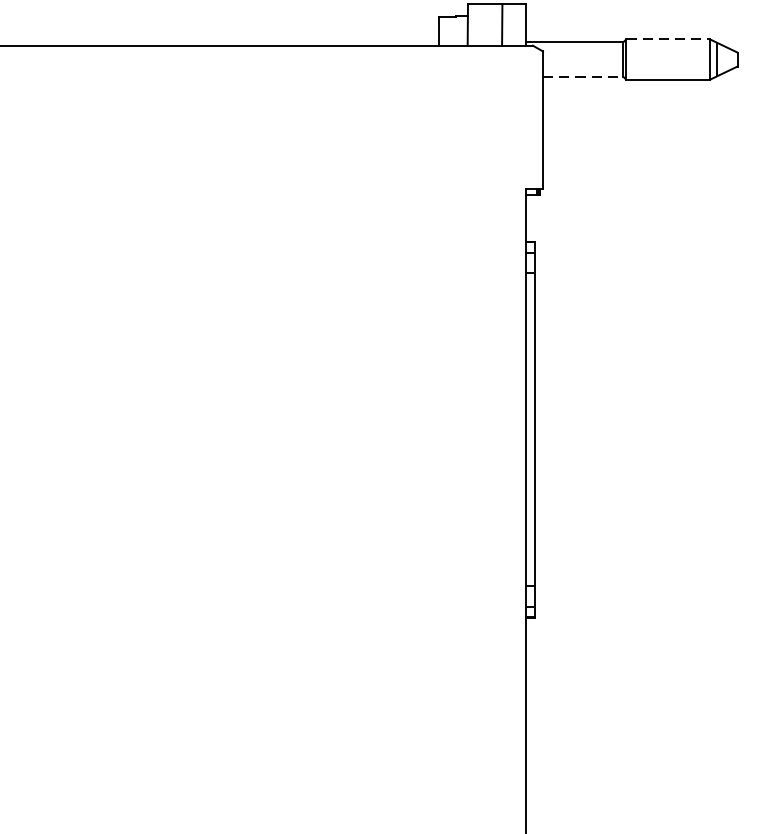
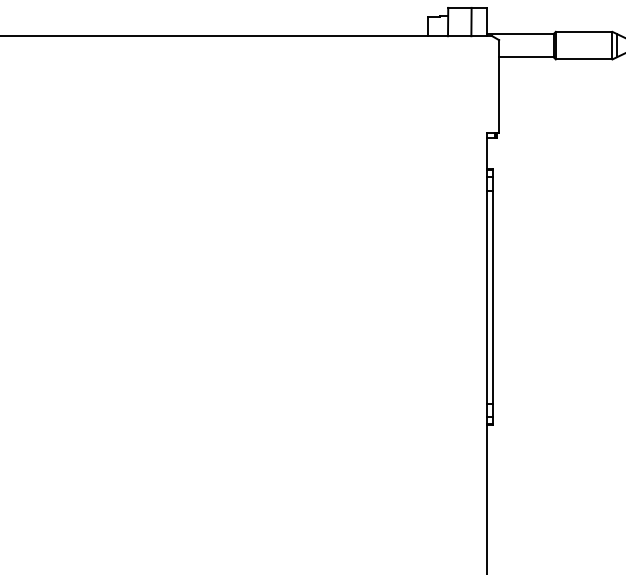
line: (668, 38) -> (584, 31), dashed -> solid
line: (583, 76) -> (526, 57), dashed -> solid

